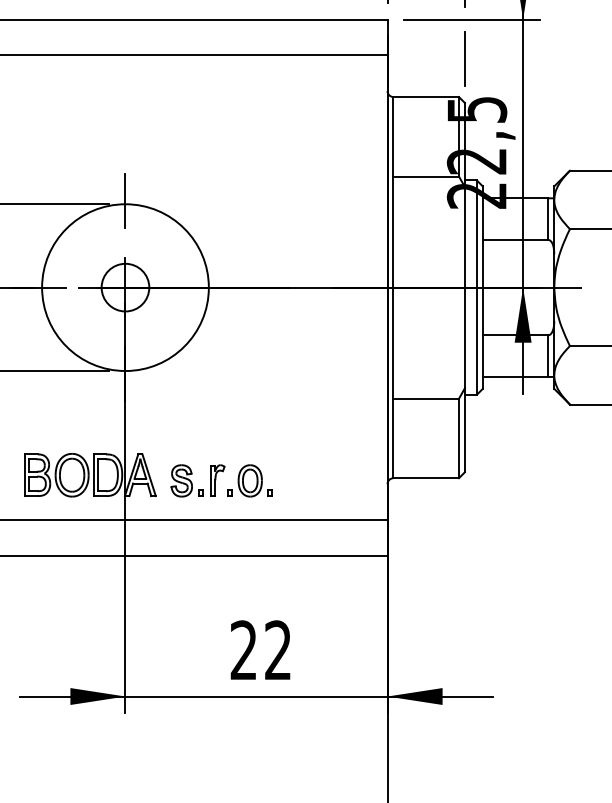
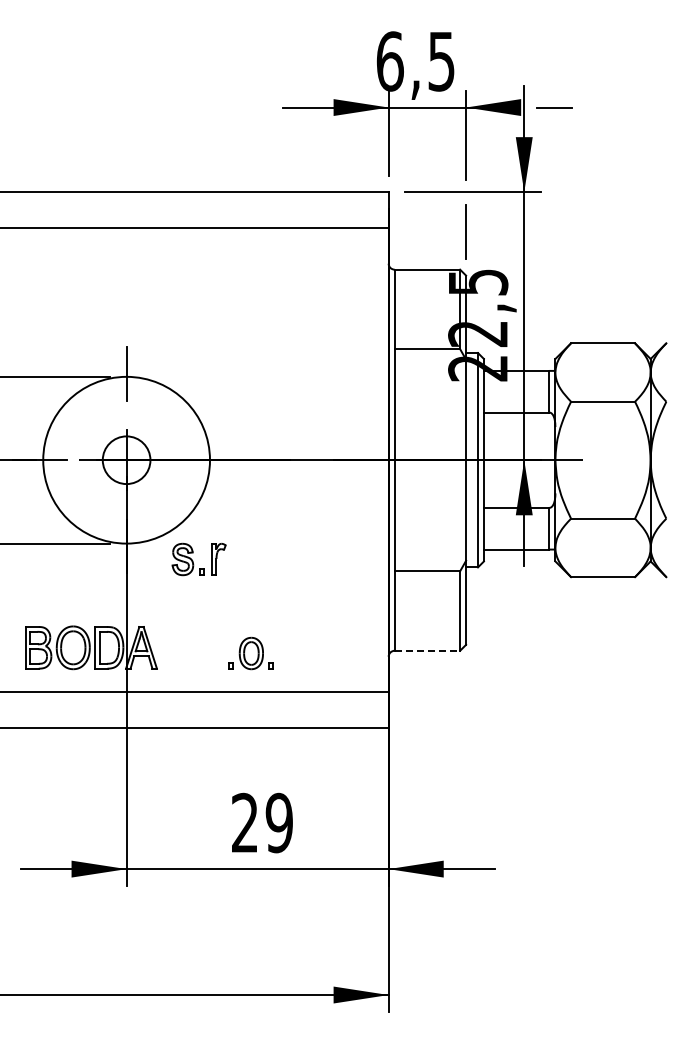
line: (426, 477) -> (427, 650), solid -> dashed
part: (197, 480) -> (198, 559), moved
text: (277, 650) -> (278, 823), 22 -> 29

